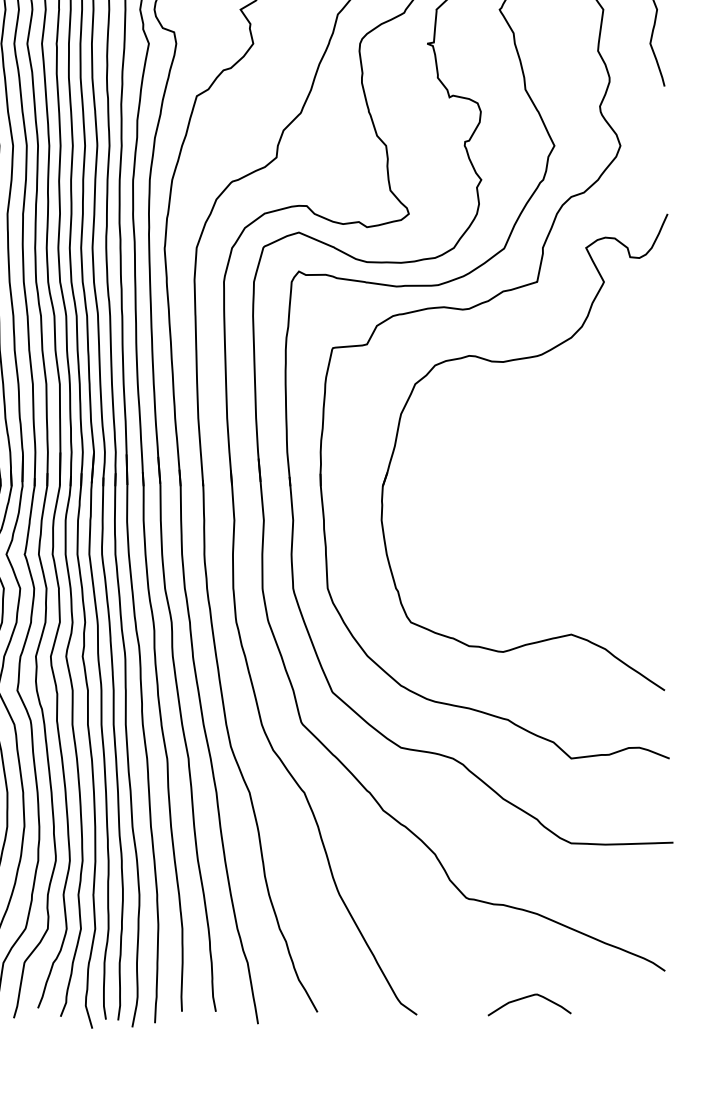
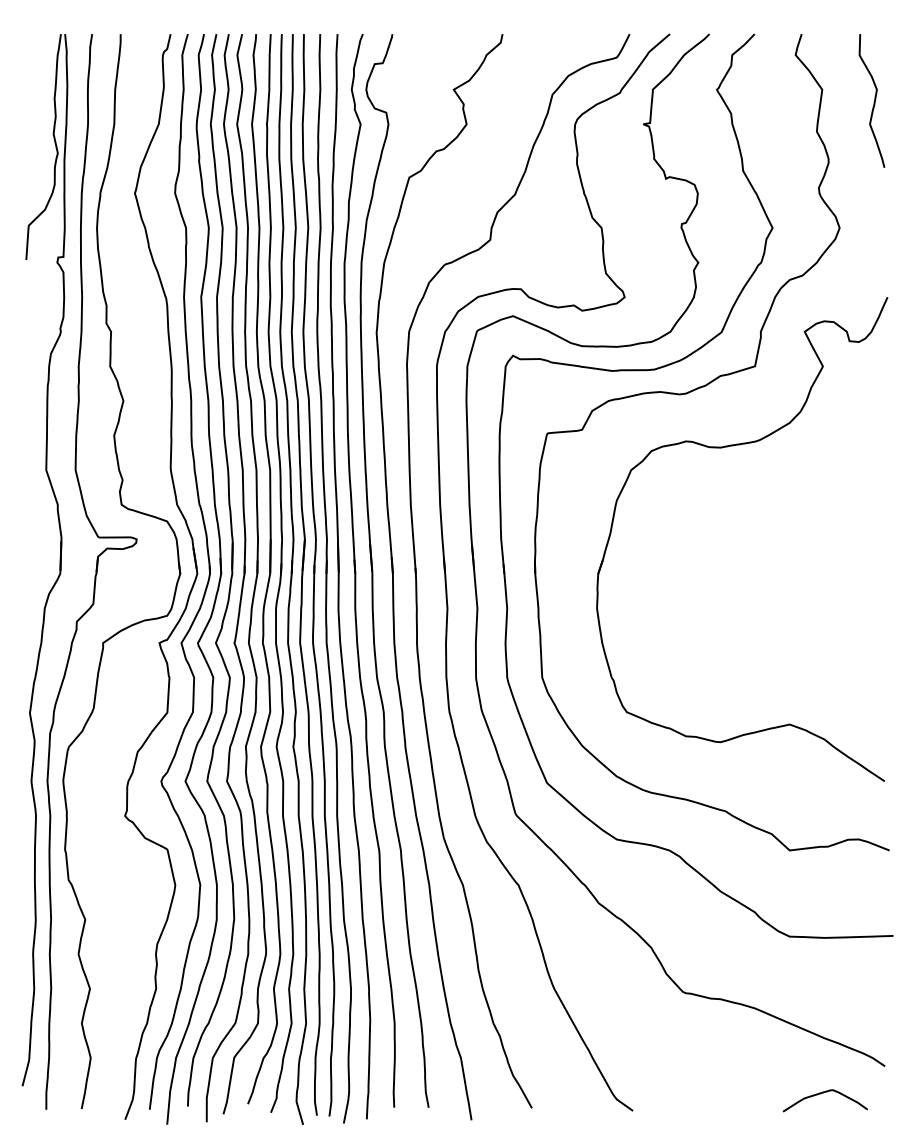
curve: (528, 997) -> (824, 1093), moved

